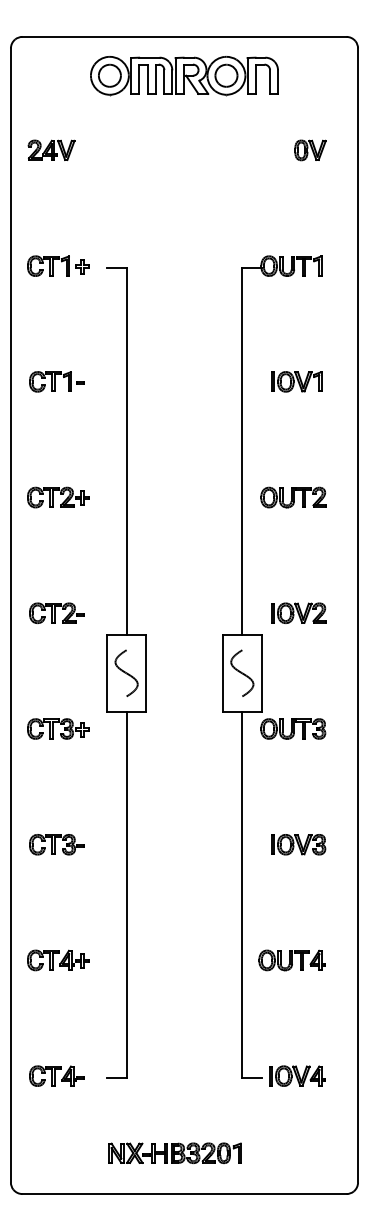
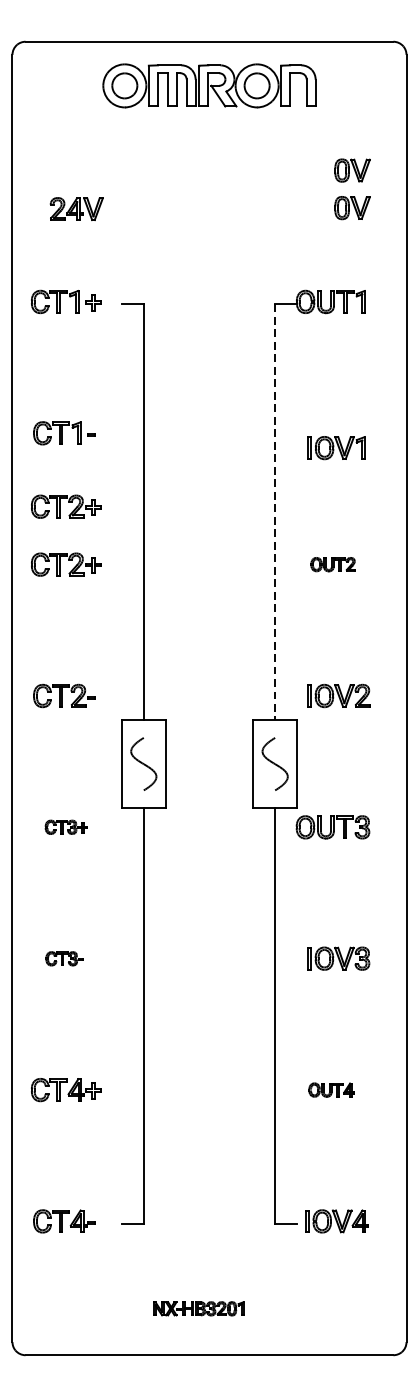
part: (51, 149) -> (76, 208), moved
part: (310, 183) -> (352, 208), added
part: (296, 381) -> (336, 447), moved
part: (58, 446) -> (66, 506), added
line: (242, 452) -> (275, 513), solid -> dashed
part: (293, 497) -> (333, 564), size x0.6
part: (58, 728) -> (66, 826), size x0.6
part: (56, 844) -> (64, 958), size x0.6
part: (291, 960) -> (330, 1090), size x0.6
part: (174, 1152) -> (198, 1308), size x0.6

